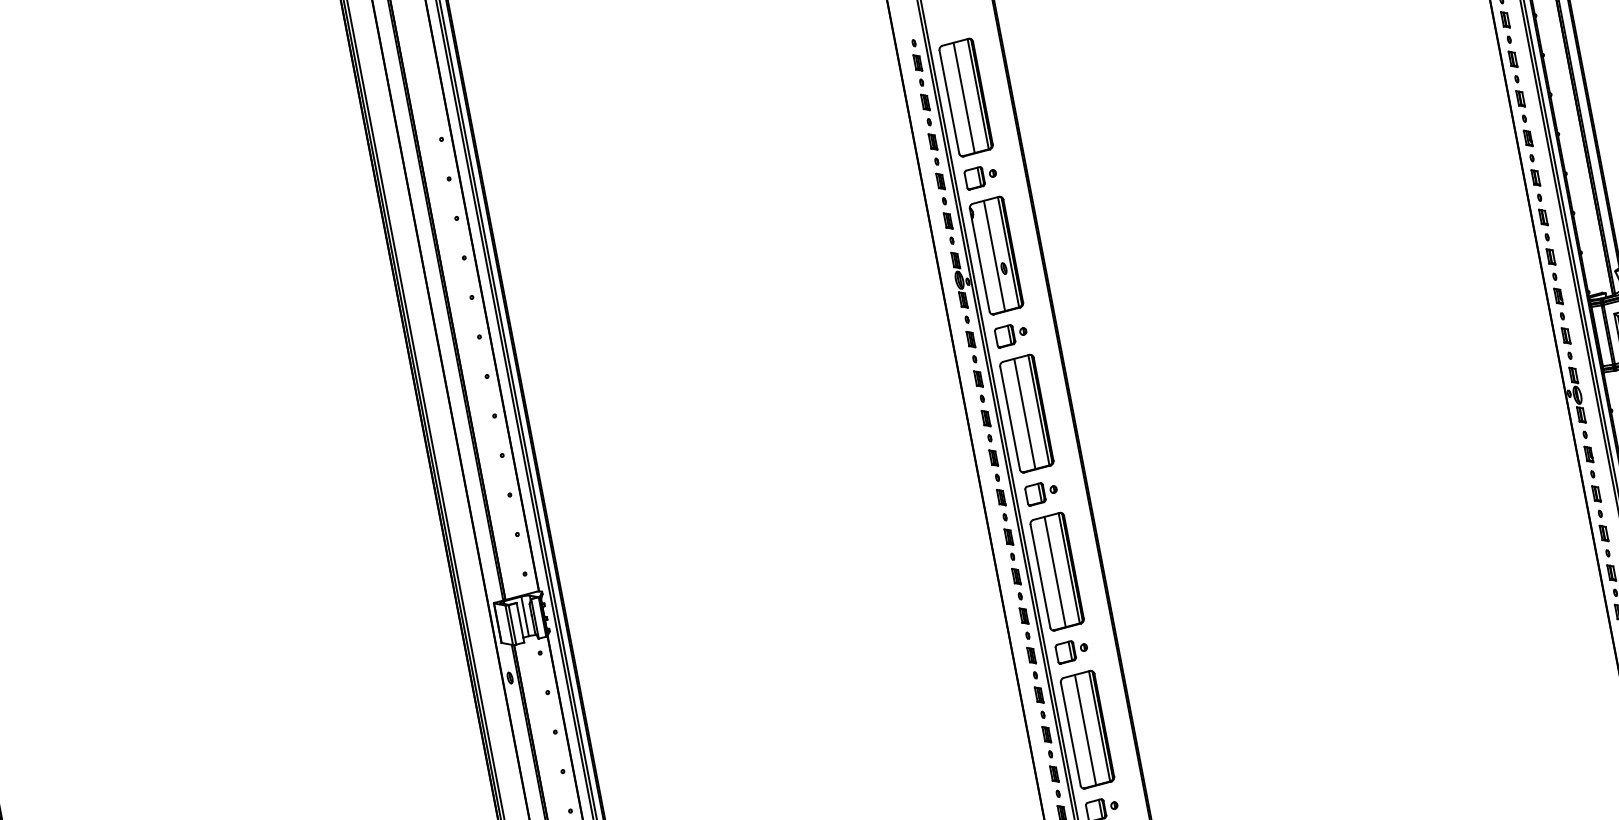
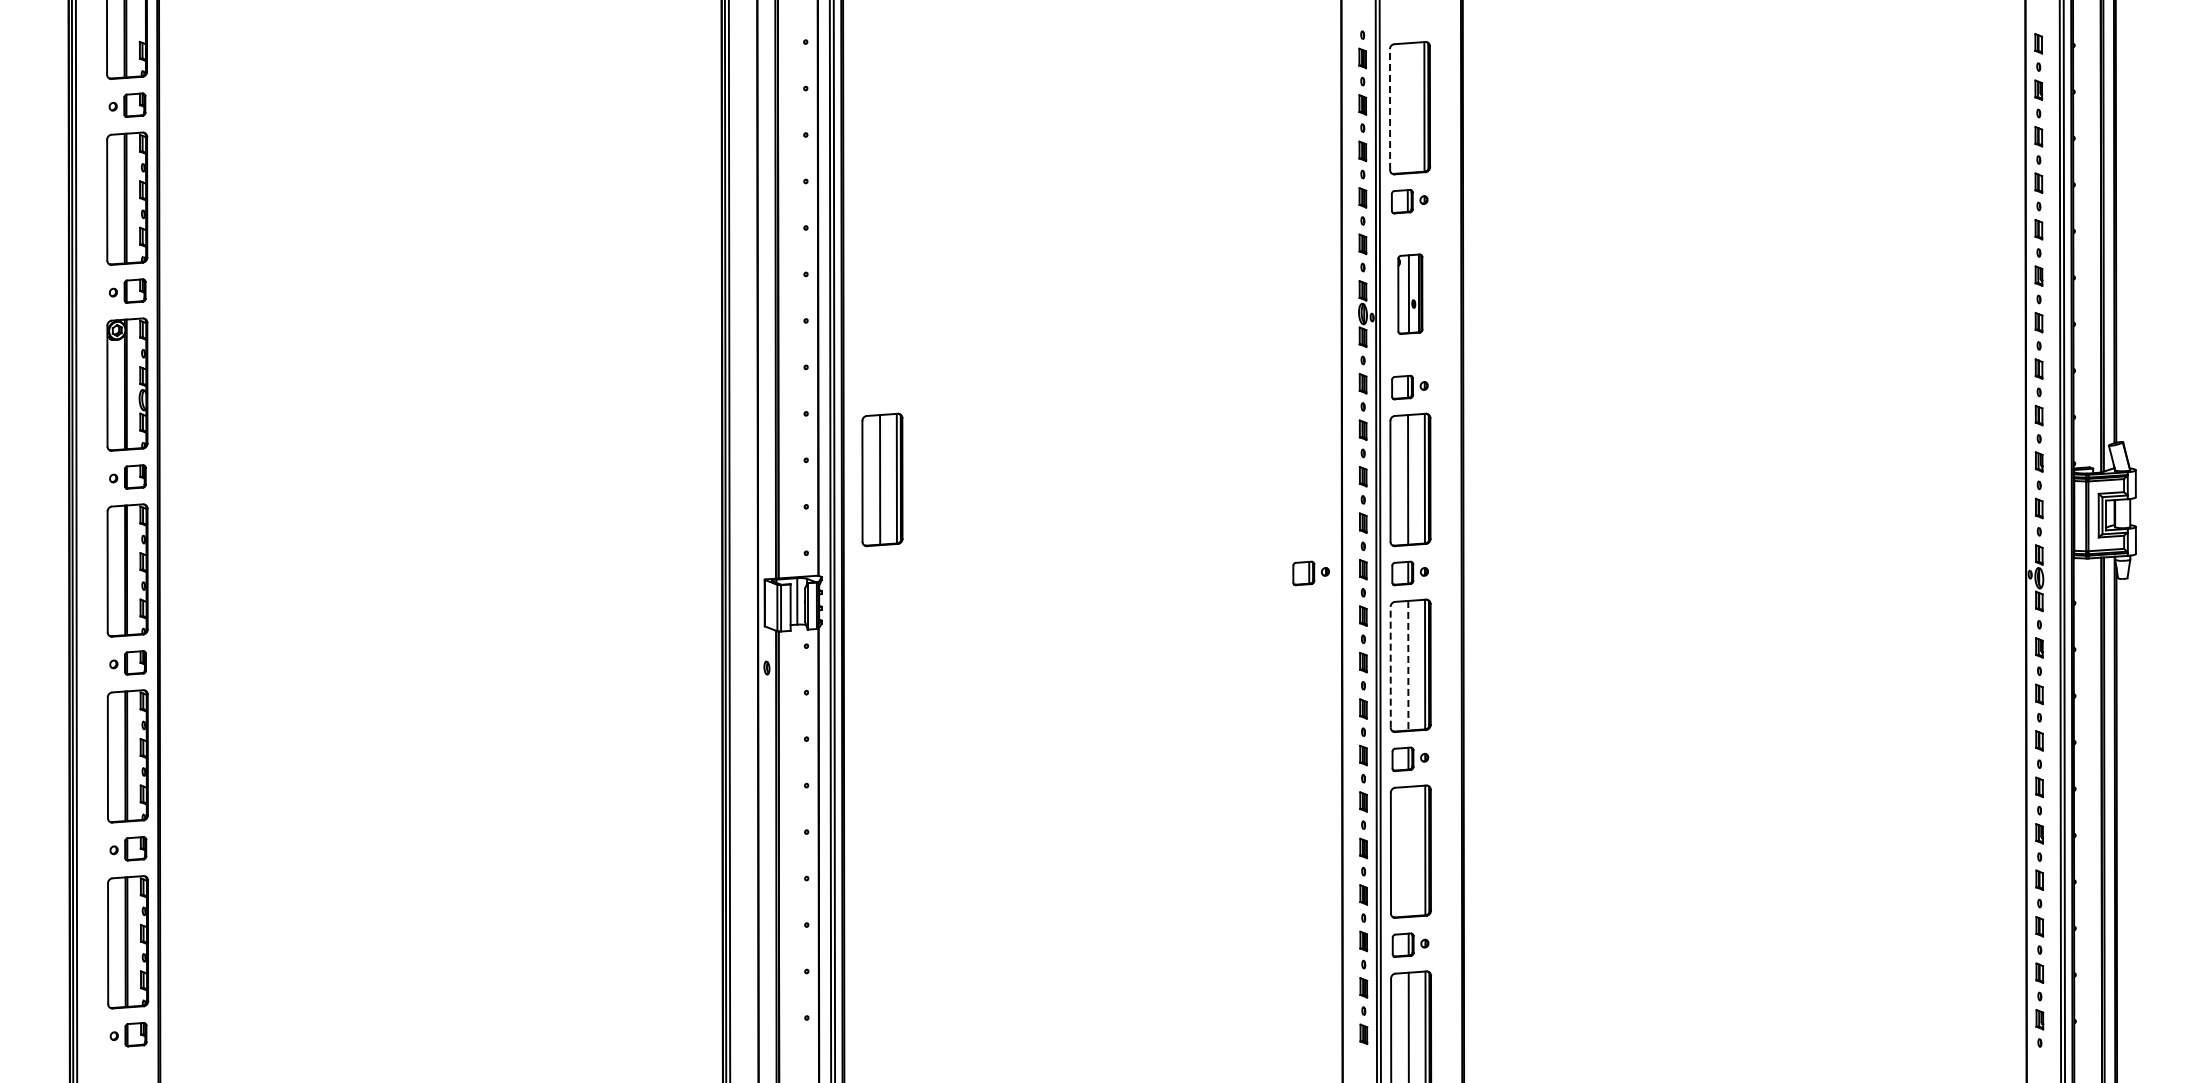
line: (963, 97) -> (1407, 107), removed
line: (949, 101) -> (1390, 109), solid -> dashed
part: (996, 255) -> (1410, 294), size x0.6
part: (577, 498) -> (882, 479), added
part: (957, 509) -> (1310, 573), added
line: (1055, 571) -> (1408, 665), solid -> dashed
line: (1040, 575) -> (1390, 666), solid -> dashed
line: (1085, 729) -> (1408, 851), removed

